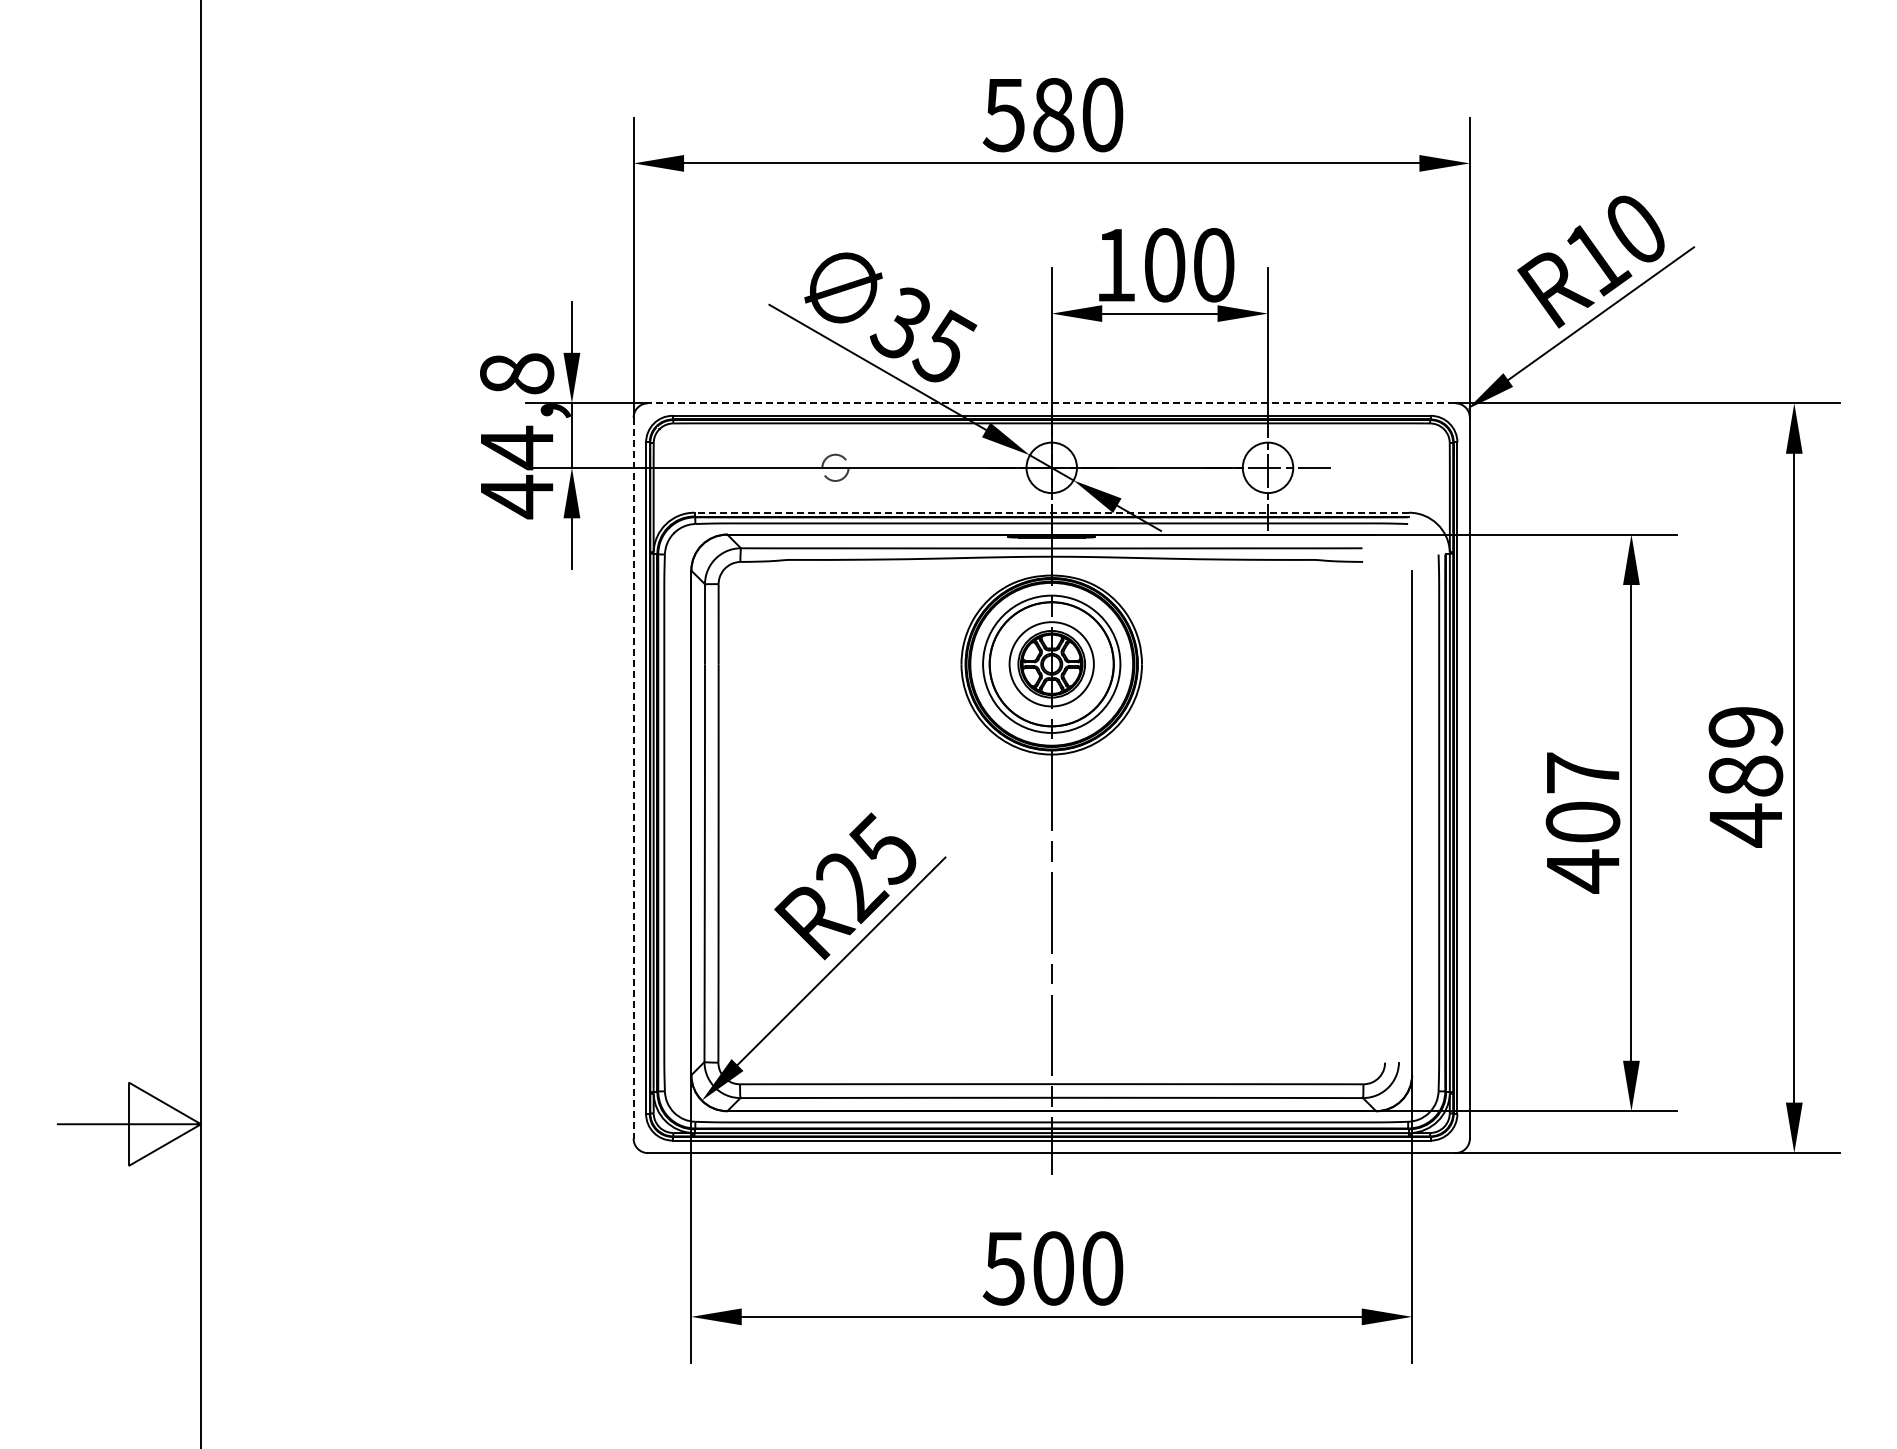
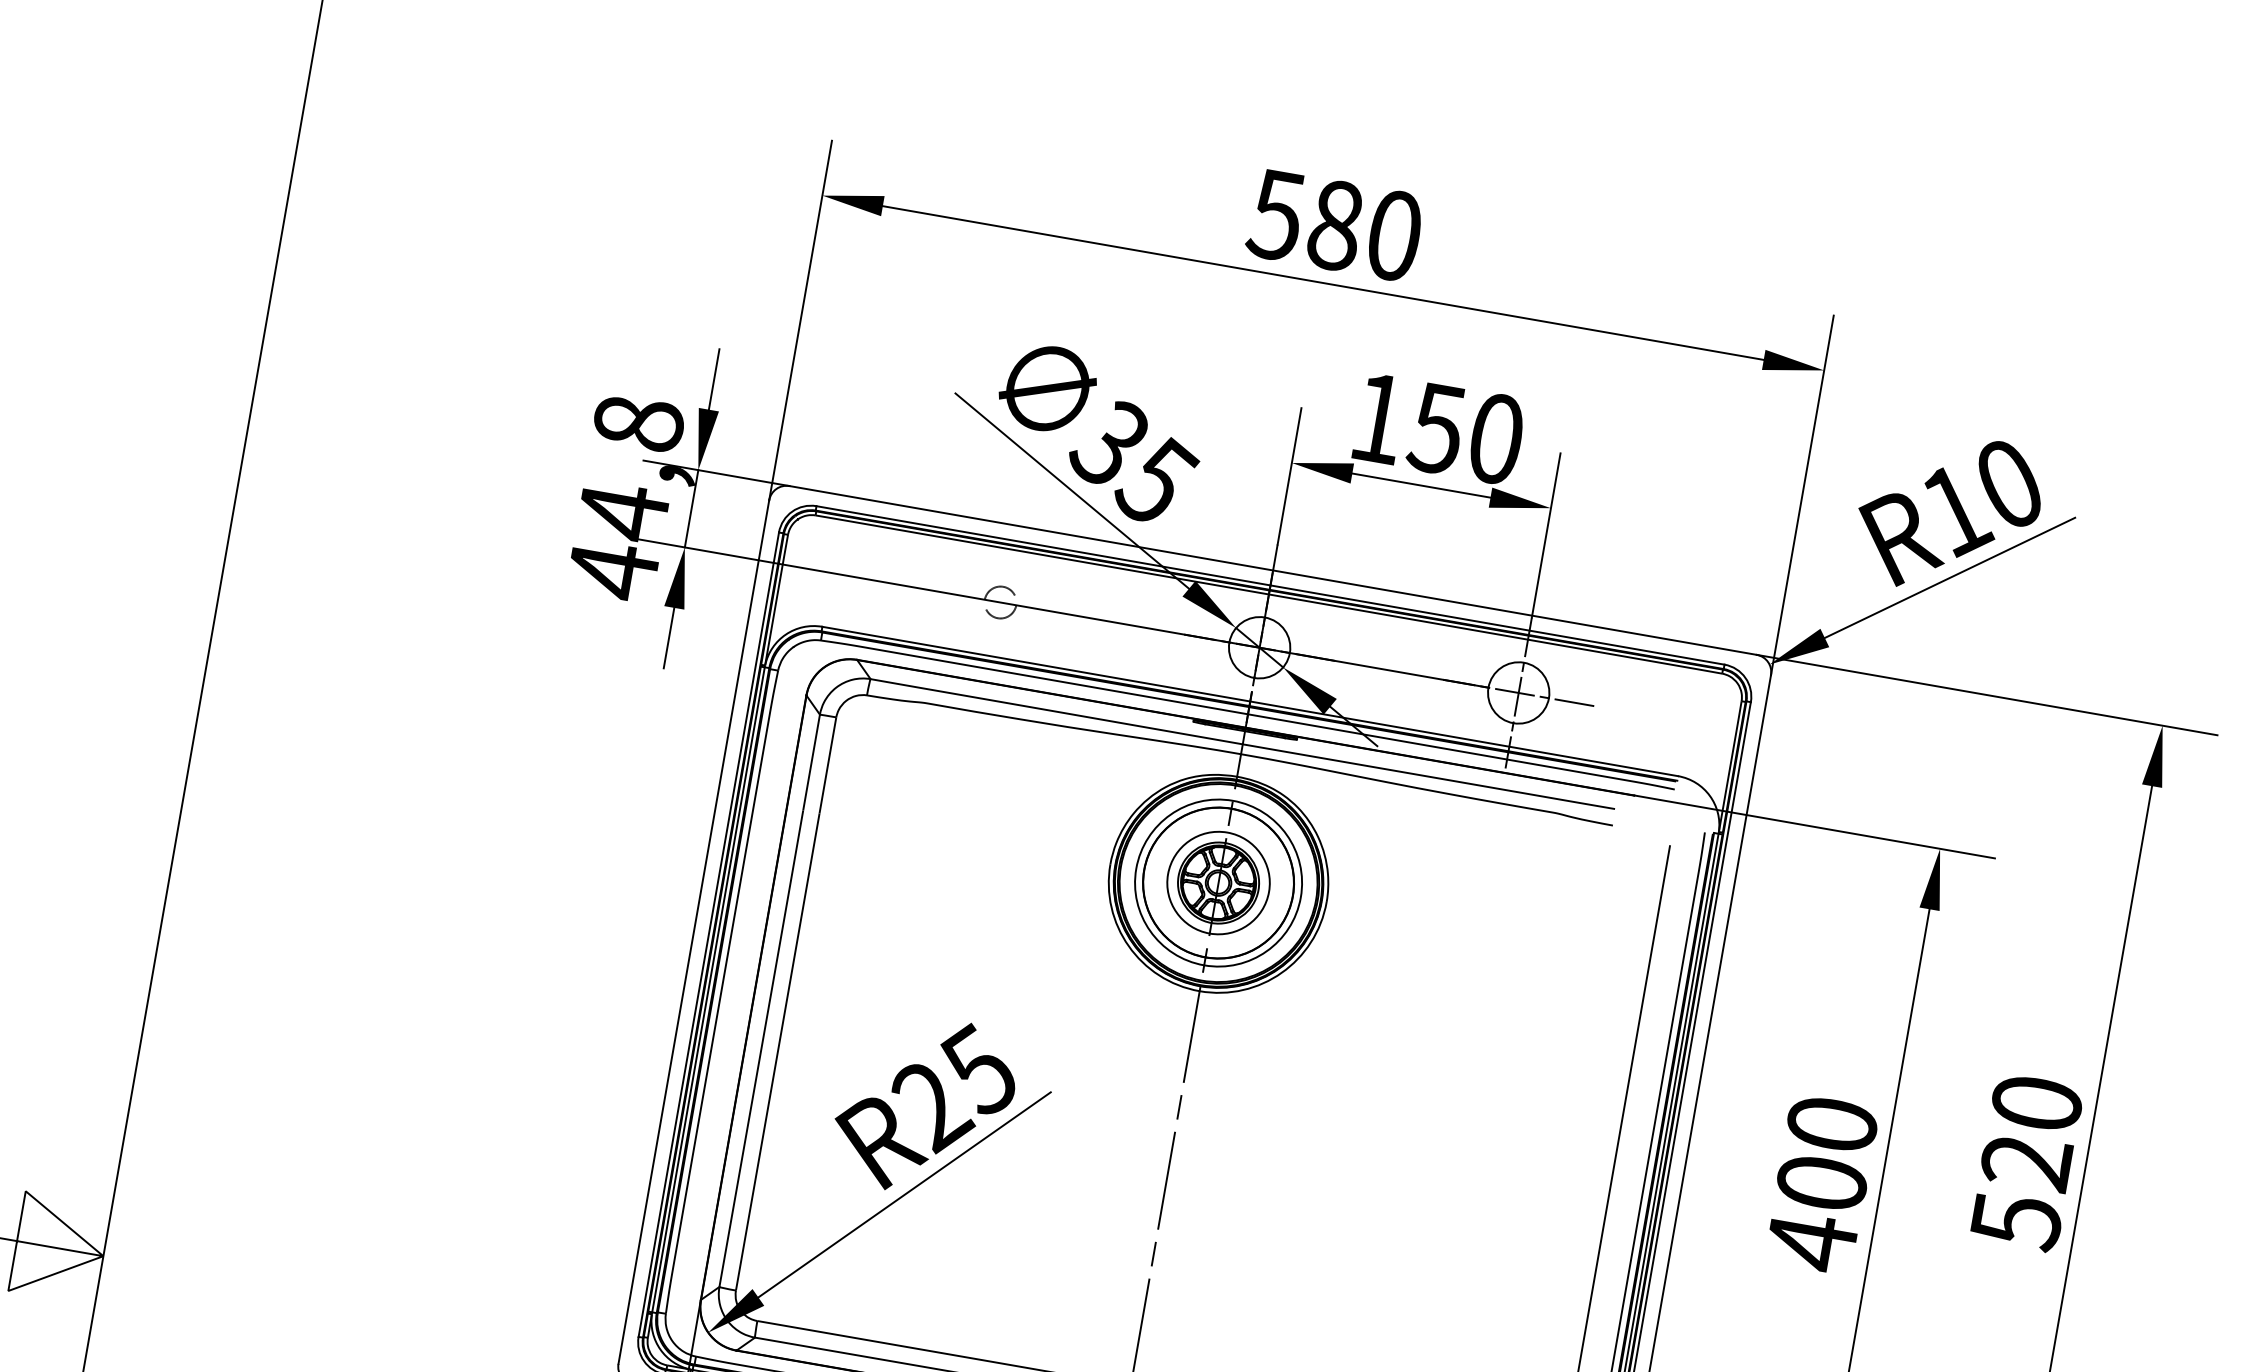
text: (1164, 265) -> (1437, 428), 100 -> 150
line: (1051, 403) -> (1272, 570), dashed -> solid
line: (1051, 512) -> (1250, 701), dashed -> solid
text: (1582, 772) -> (1831, 1123), 407 -> 400
text: (1745, 776) -> (2026, 1162), 489 -> 520
line: (633, 778) -> (693, 932), dashed -> solid

